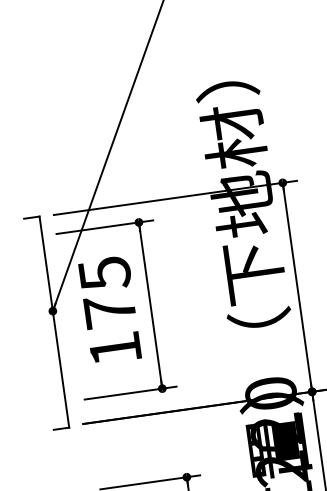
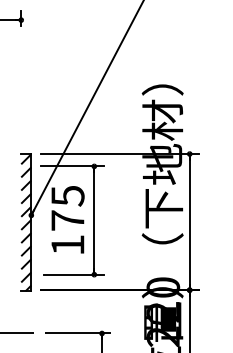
hatch: (46, 323) -> (26, 222), added

